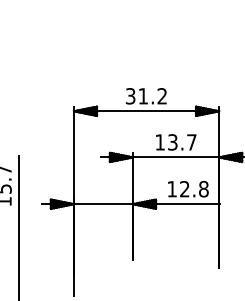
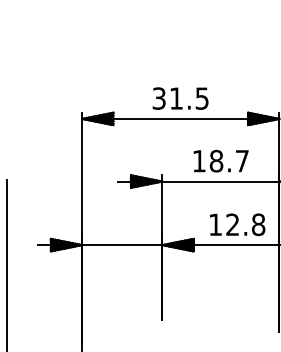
text: (161, 96) -> (201, 98), 31.2 -> 31.5
text: (172, 142) -> (216, 161), 13.7 -> 18.7

